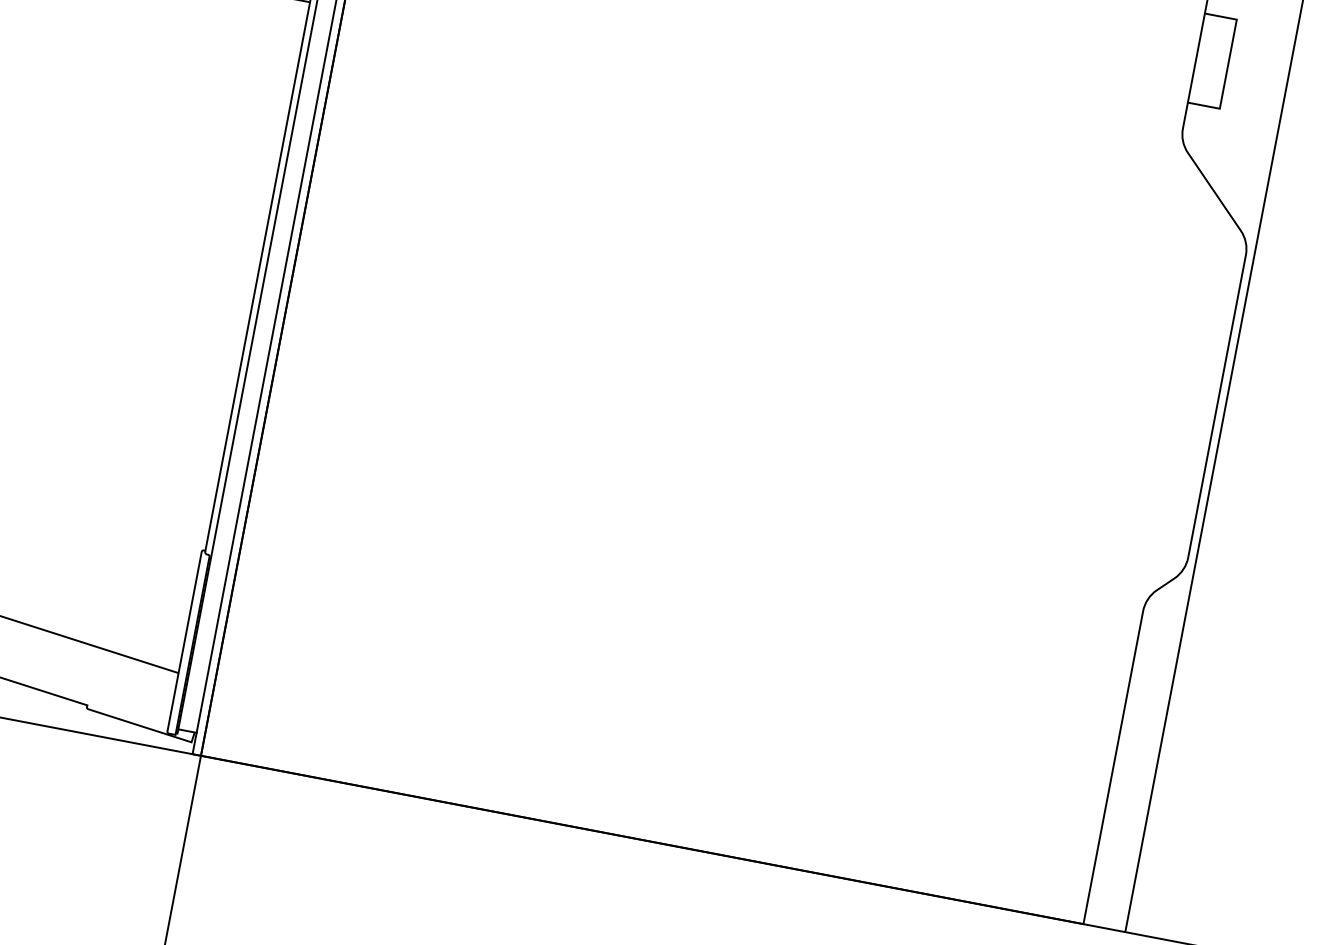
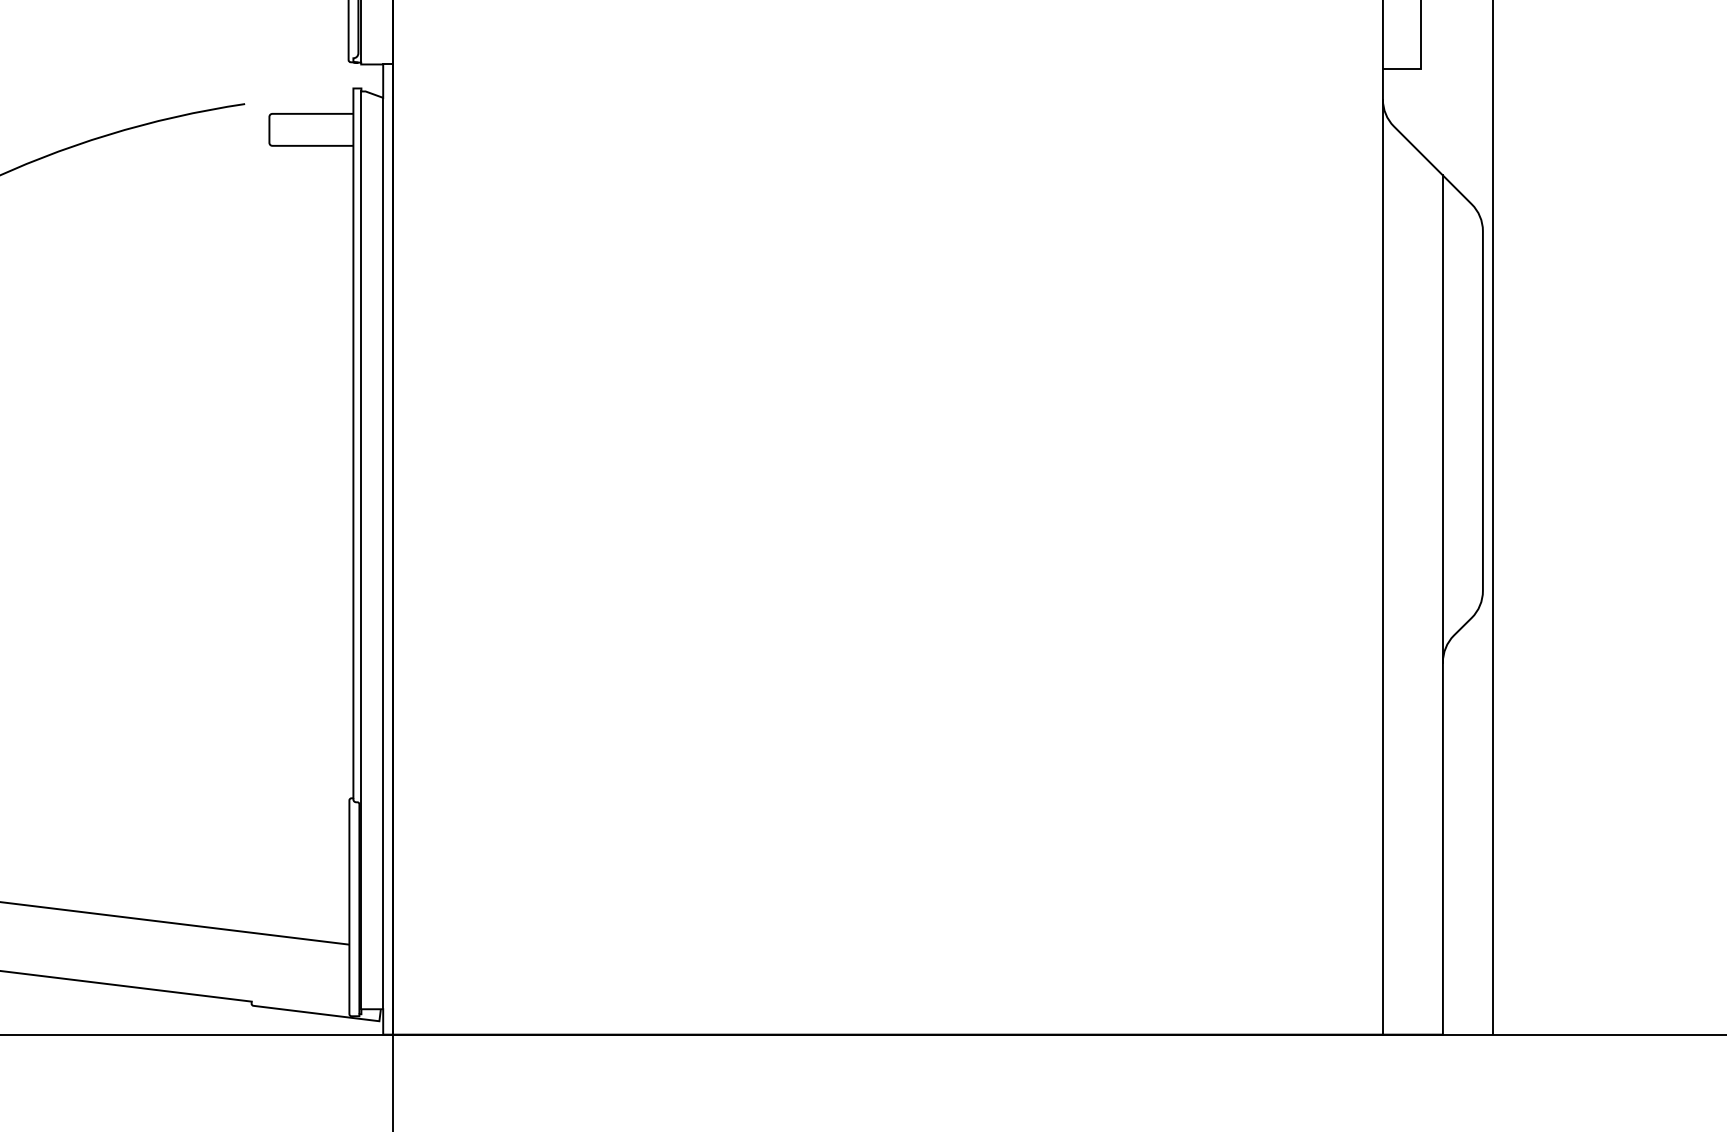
line: (1181, 406) -> (1442, 418), added
line: (1107, 520) -> (1382, 566), added

